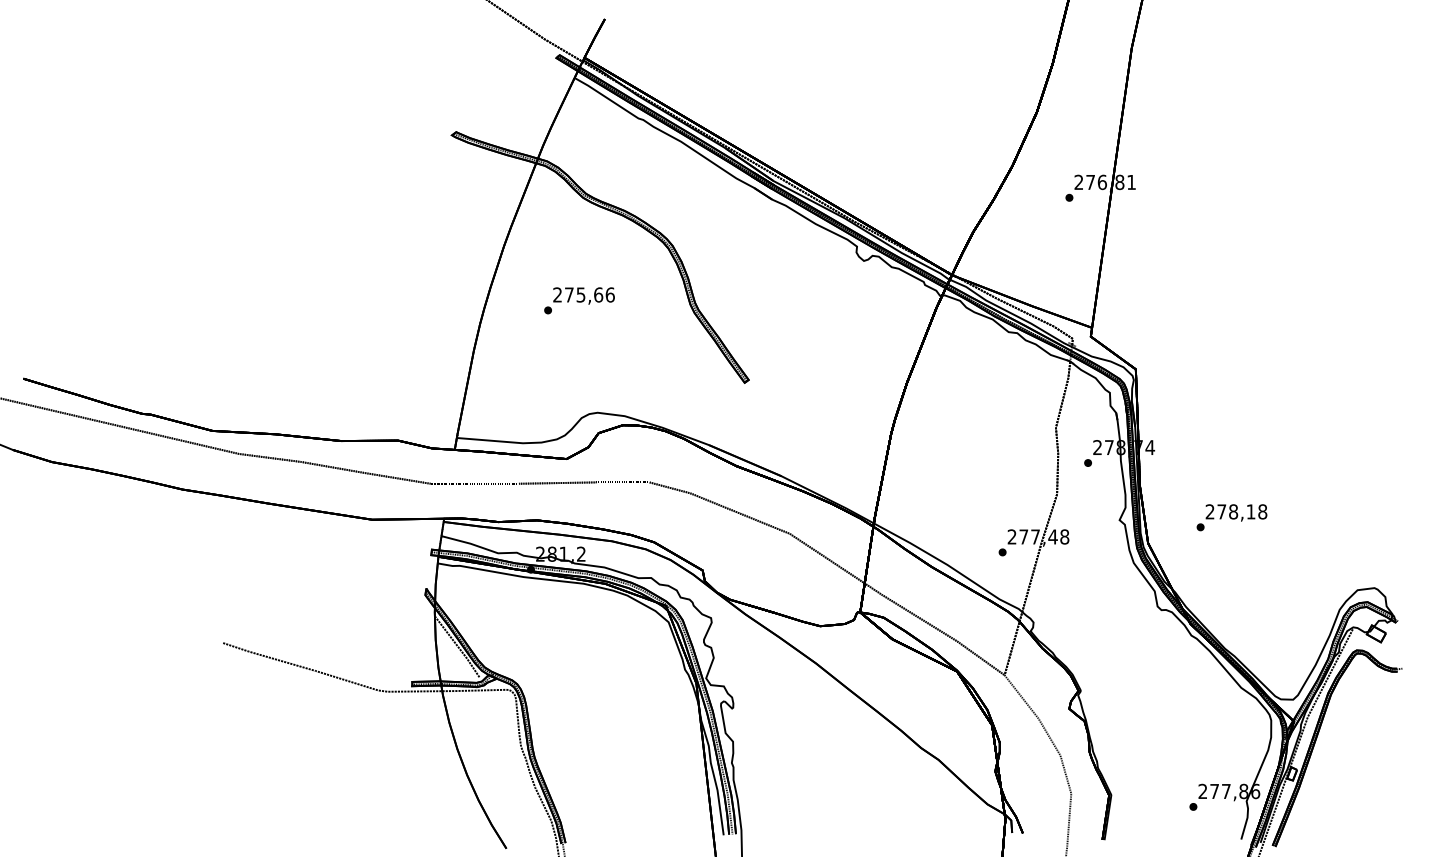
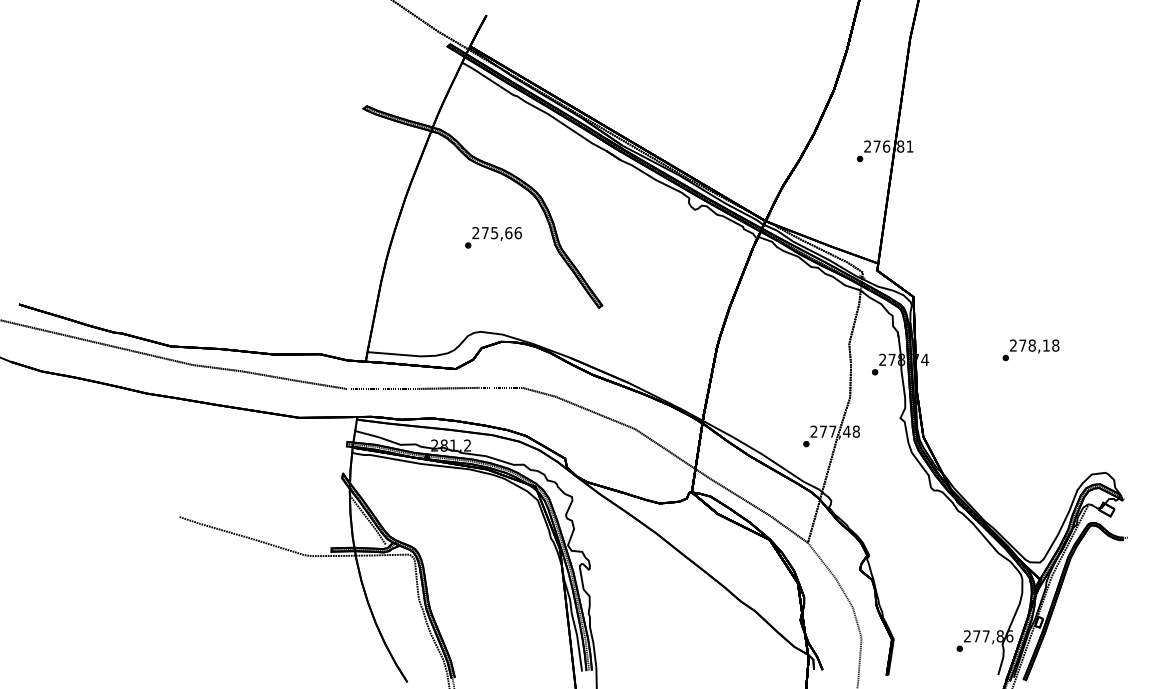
text: (579, 300) -> (493, 237), moved
text: (1231, 517) -> (1030, 350), moved

